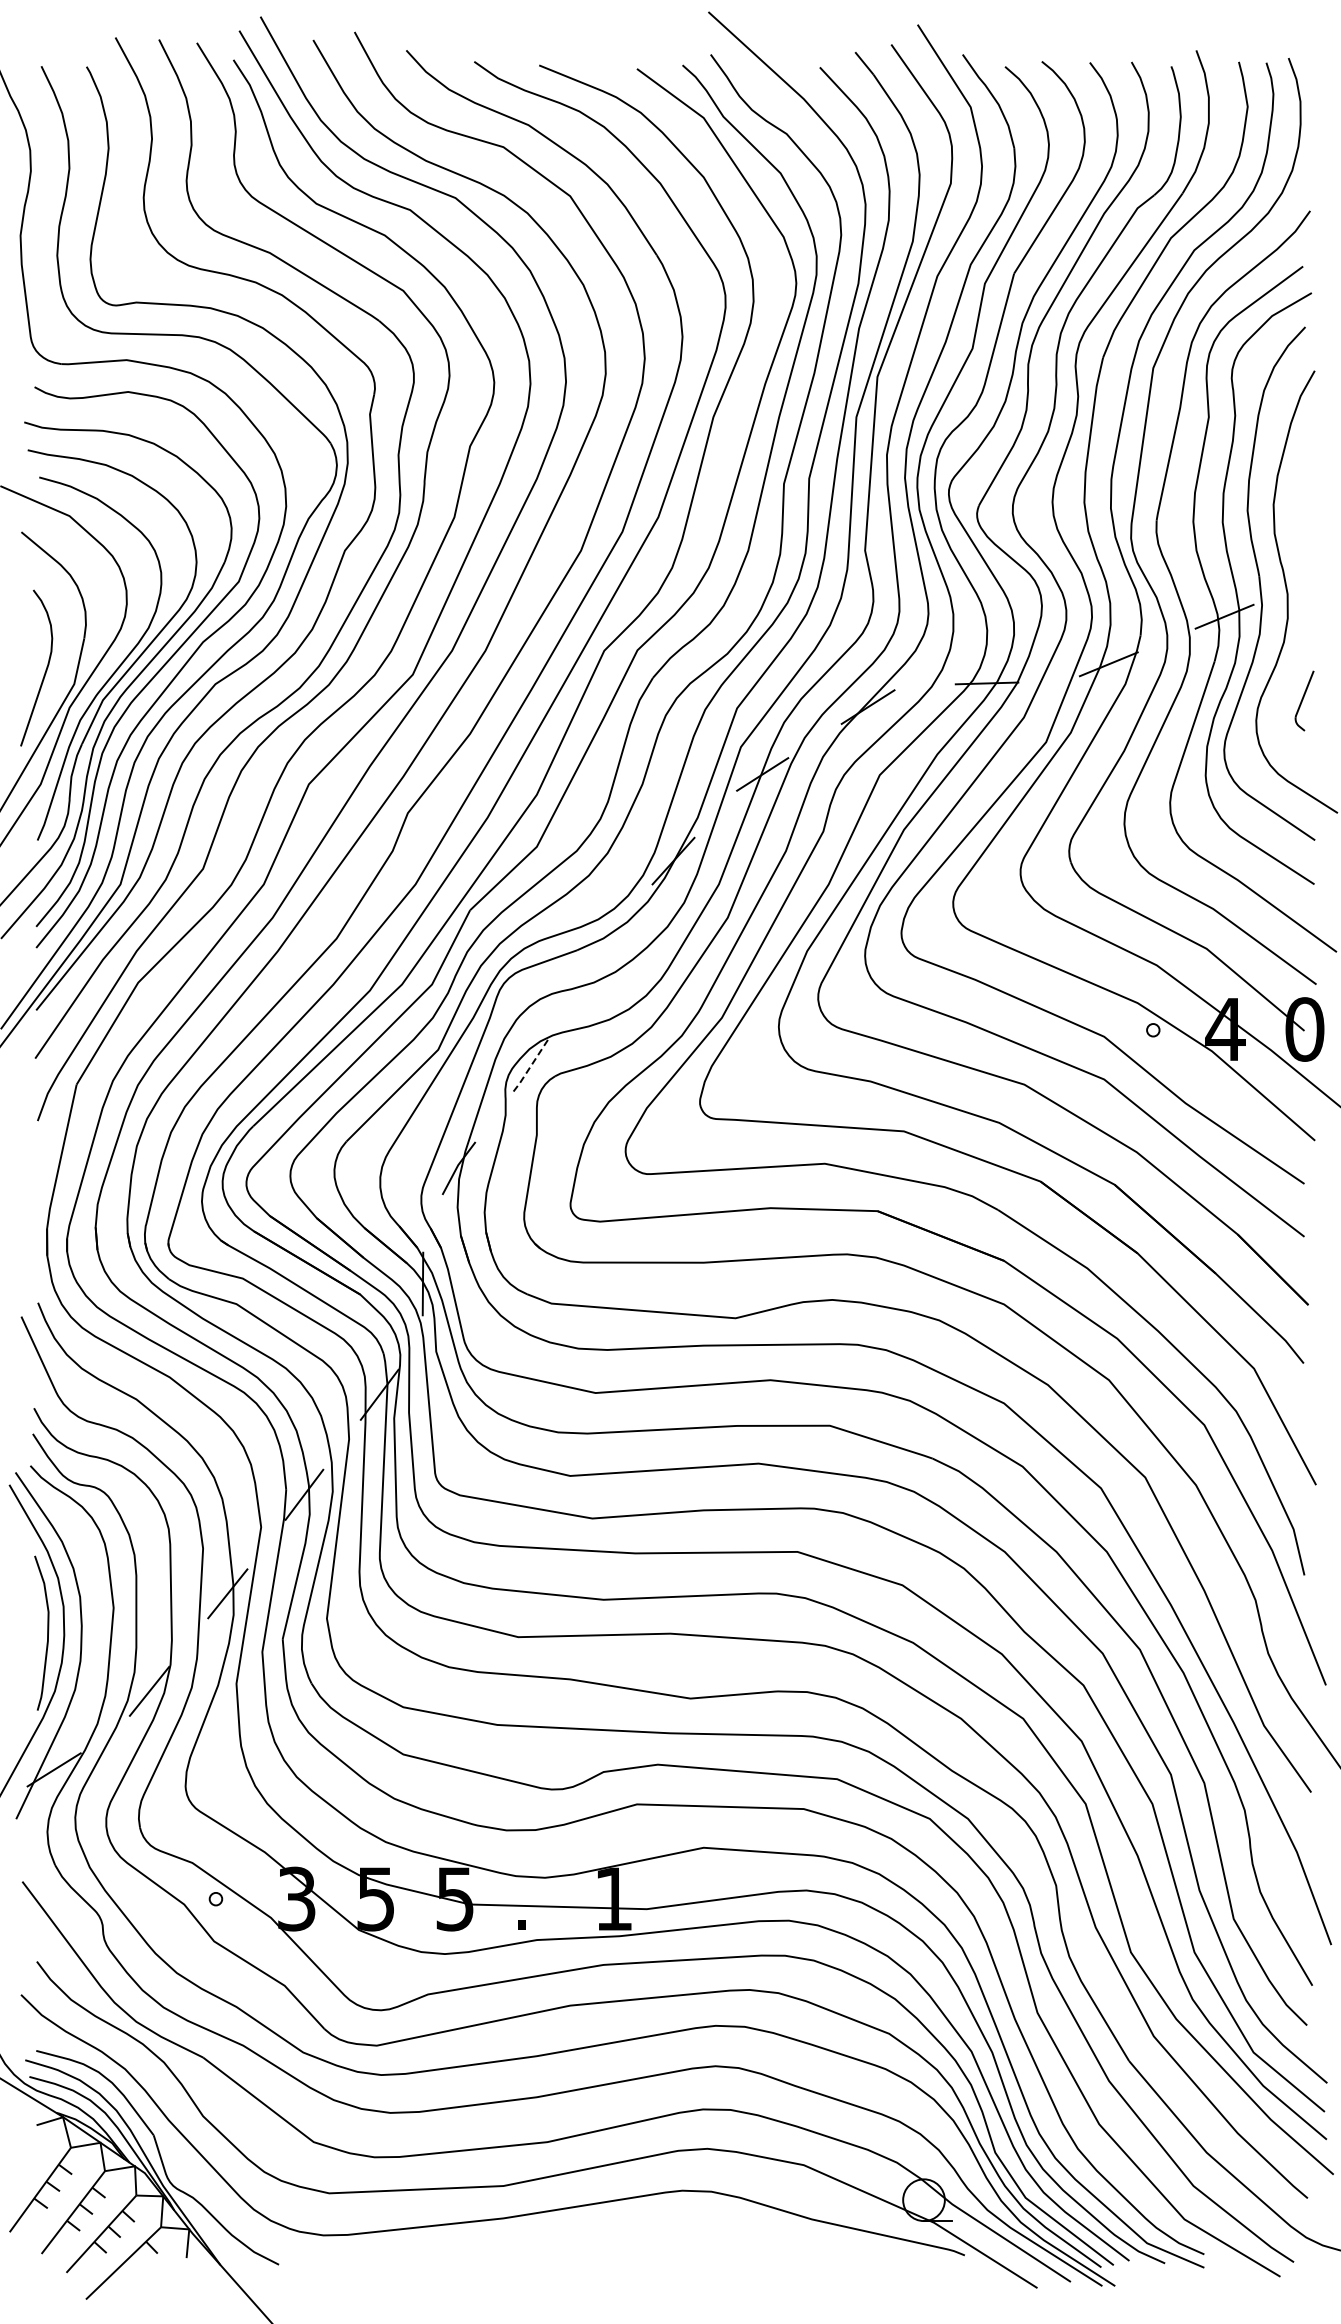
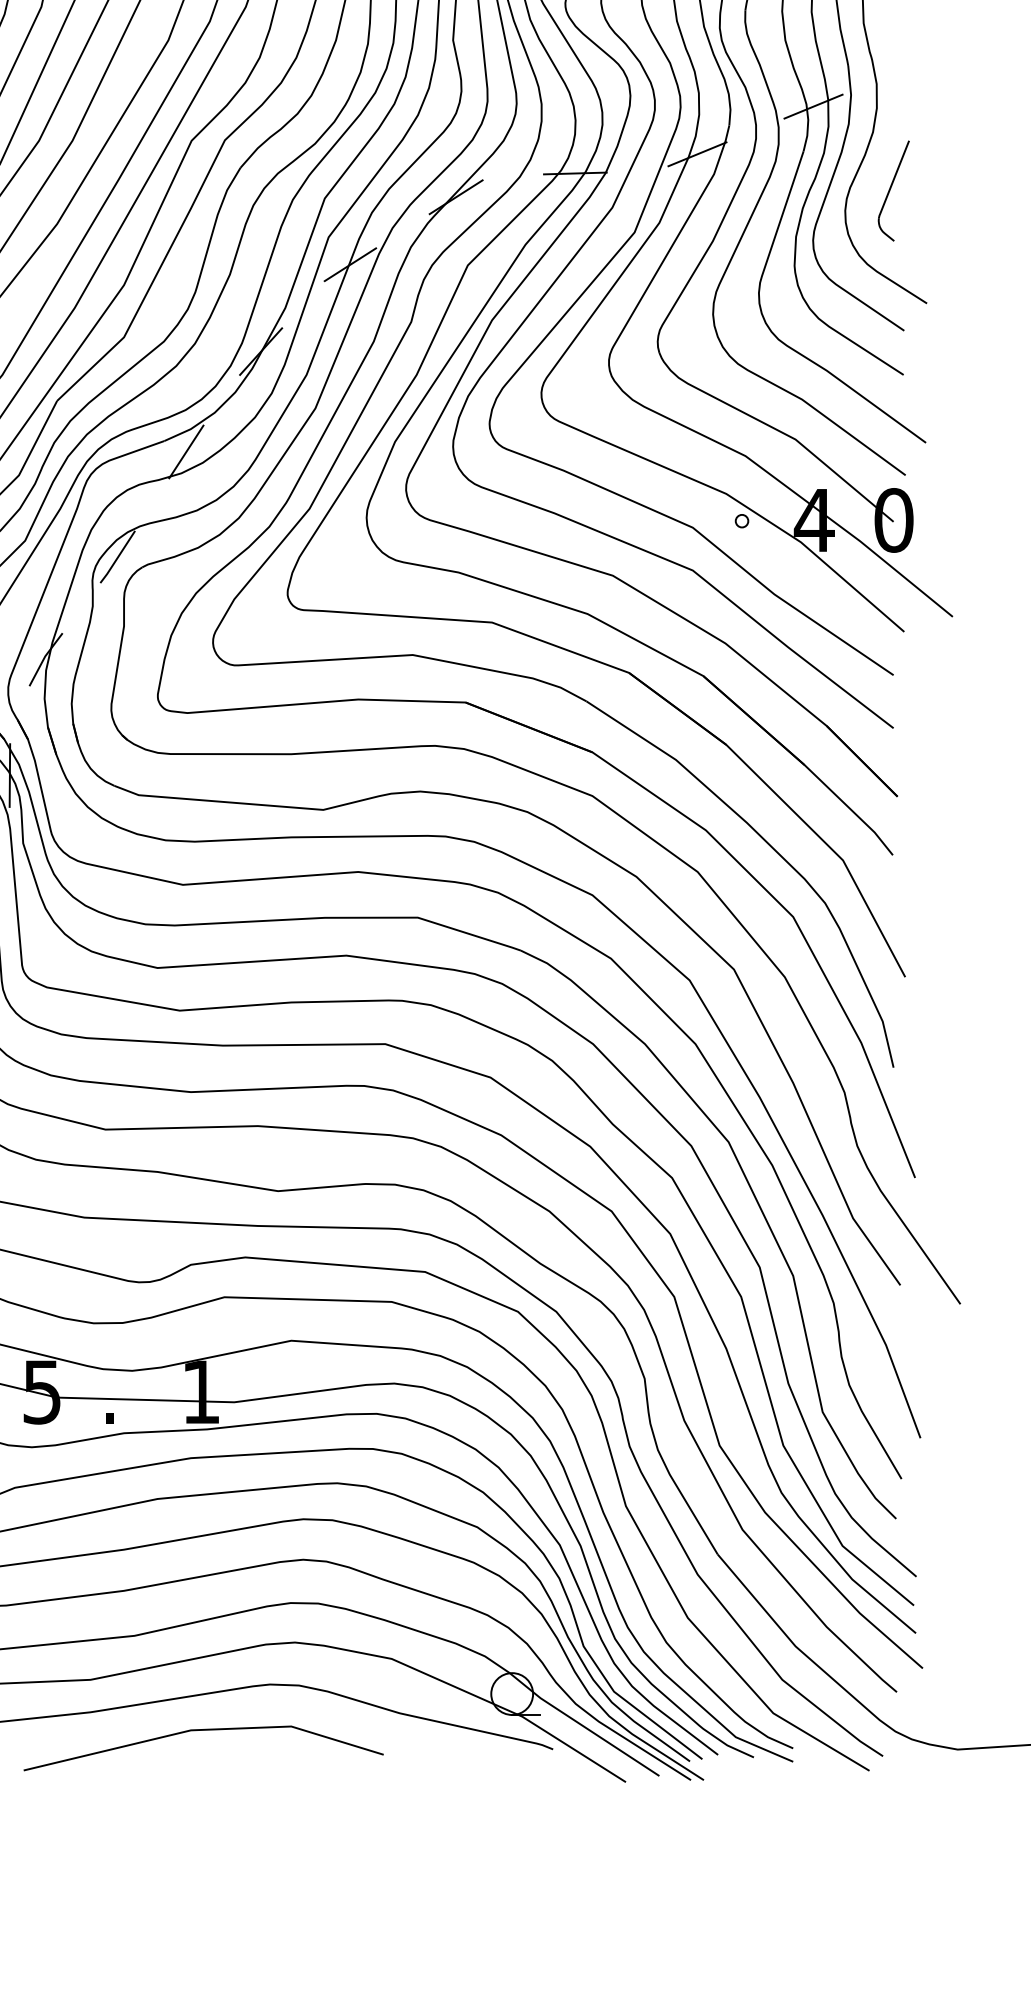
part: (1304, 700) -> (893, 190), size x1.67
line: (598, 960) -> (185, 451), added
line: (530, 1067) -> (117, 558), dashed -> solid
line: (615, 2236) -> (202, 1730), added

